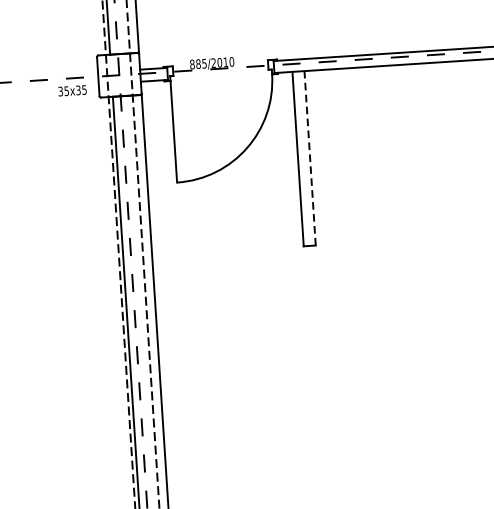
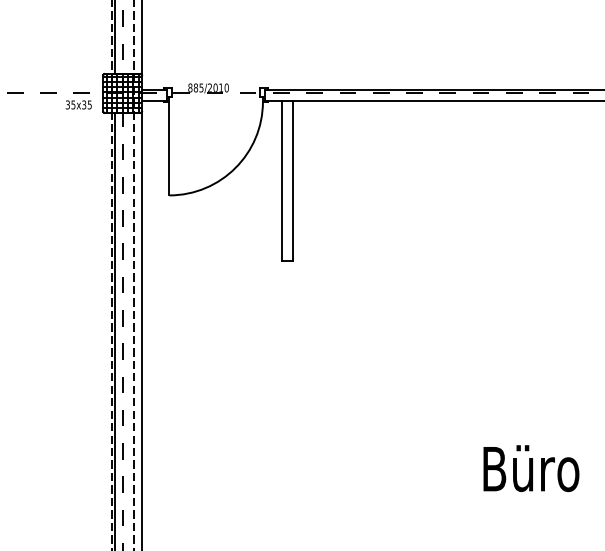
hatch: (119, 75) -> (122, 93), added
line: (309, 157) -> (292, 180), dashed -> solid

